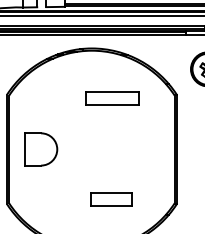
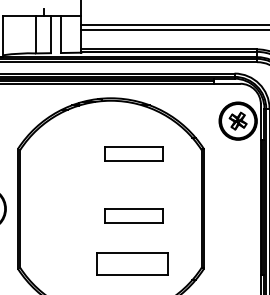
part: (41, 149) -> (55, 208), removed
part: (112, 155) -> (133, 215), added
part: (111, 199) -> (132, 263), size x1.6

